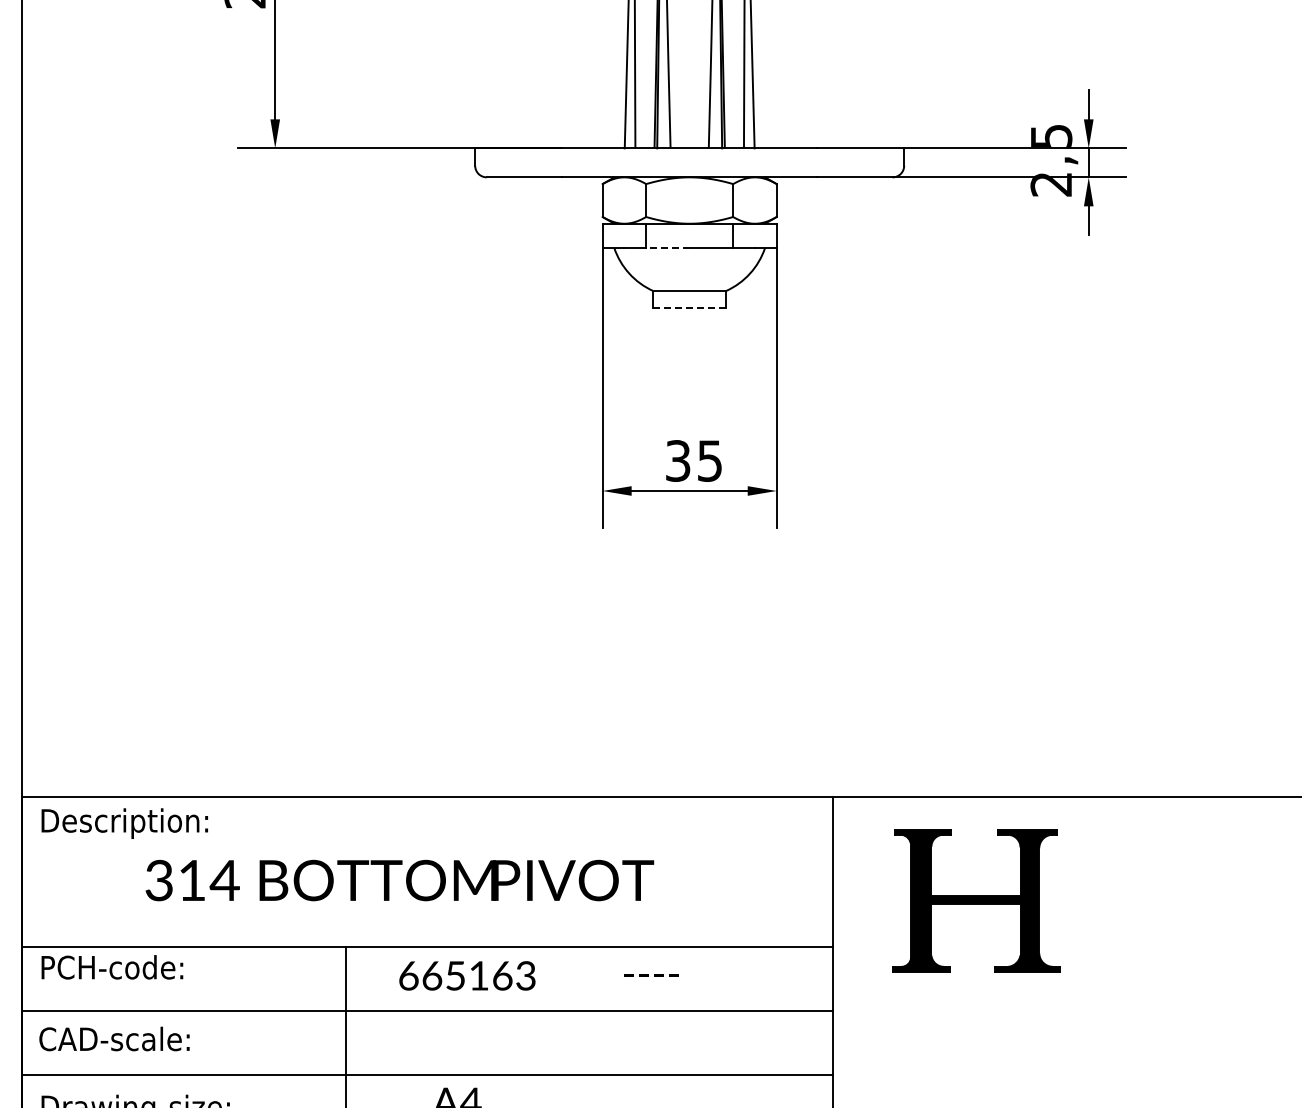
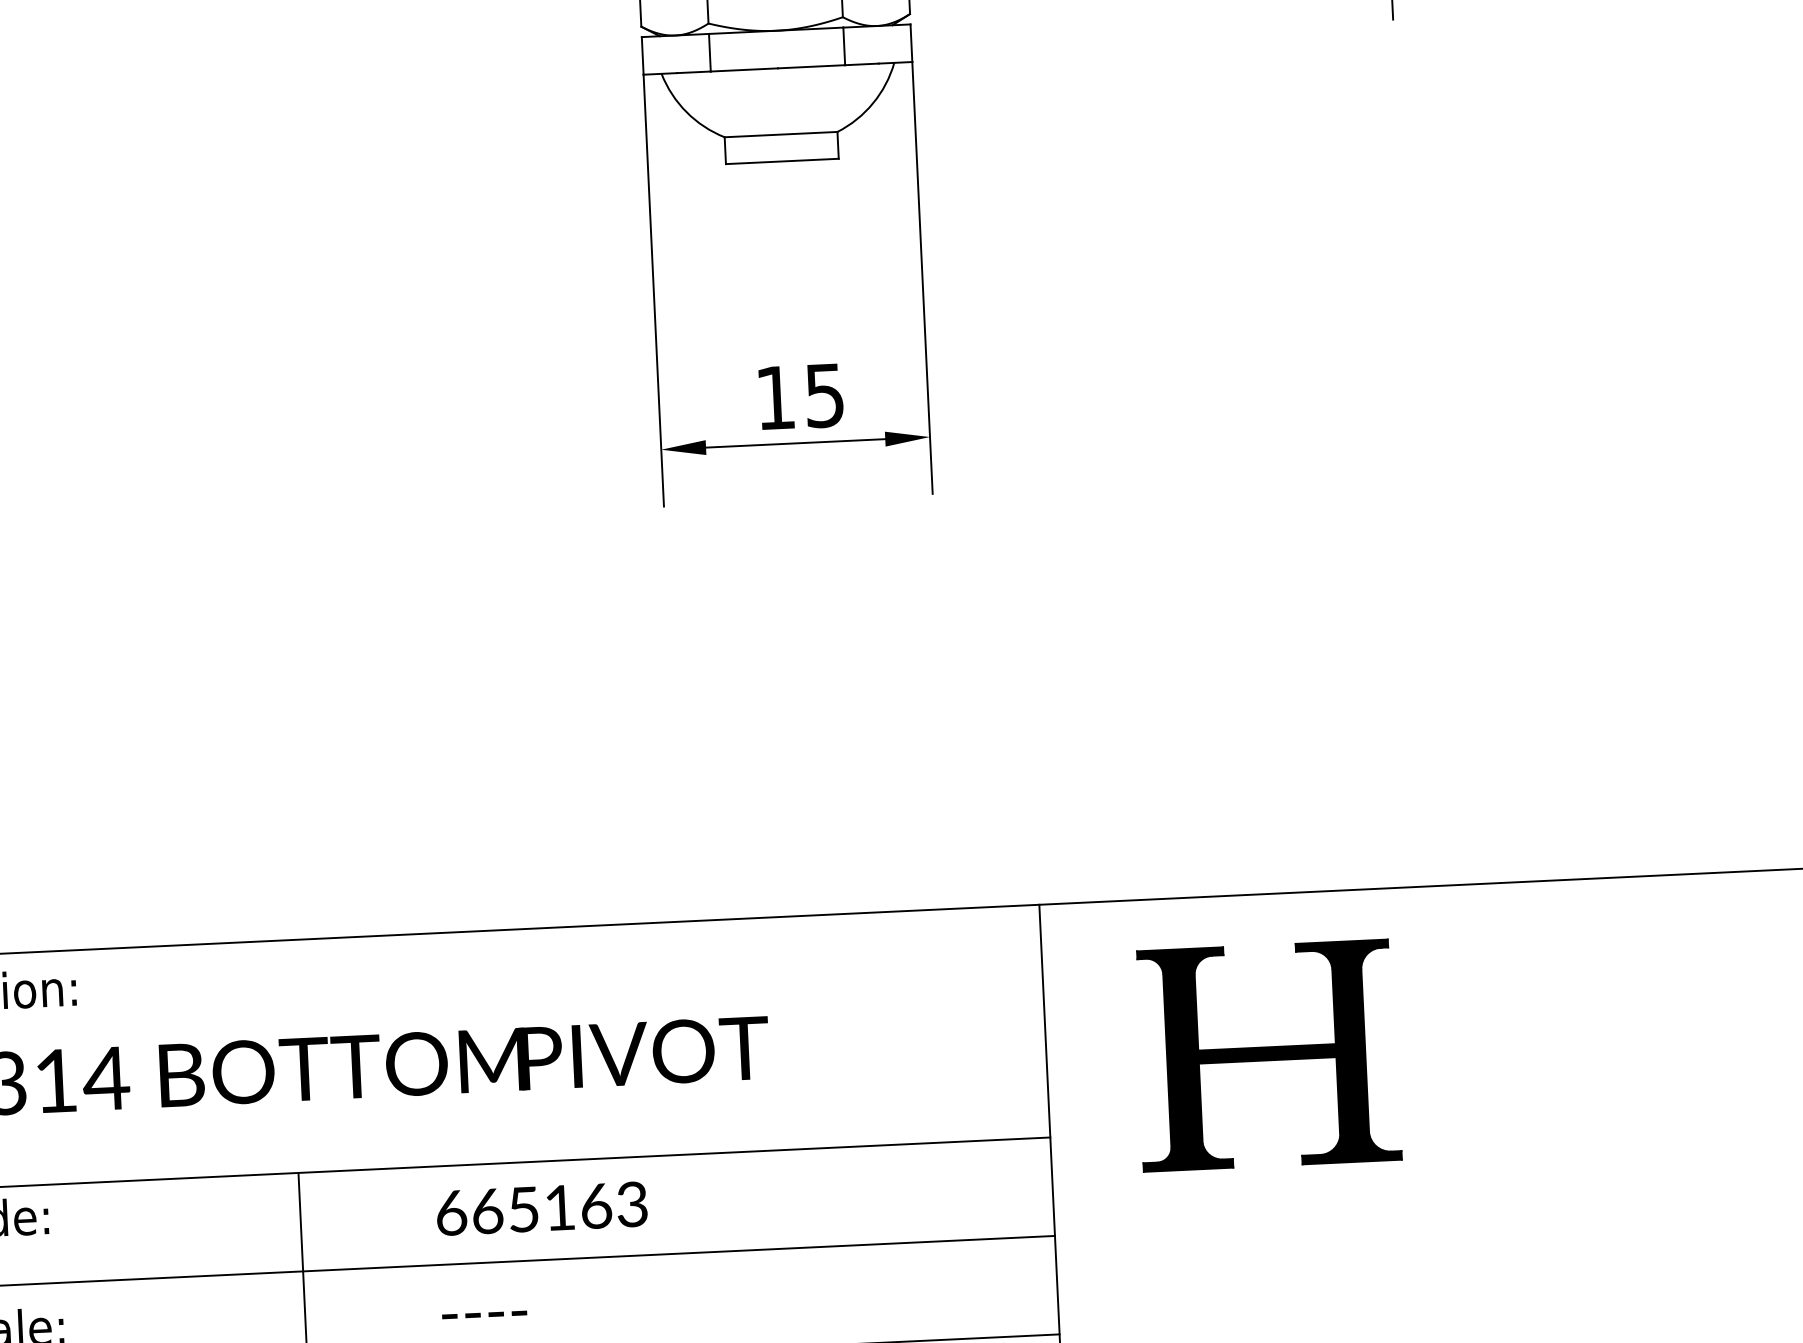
line: (667, 248) -> (743, 70), dashed -> solid
line: (689, 308) -> (782, 161), dashed -> solid
text: (678, 460) -> (776, 397), 35 -> 15
text: (467, 975) -> (542, 1208), moved
text: (651, 975) -> (485, 1314), moved

